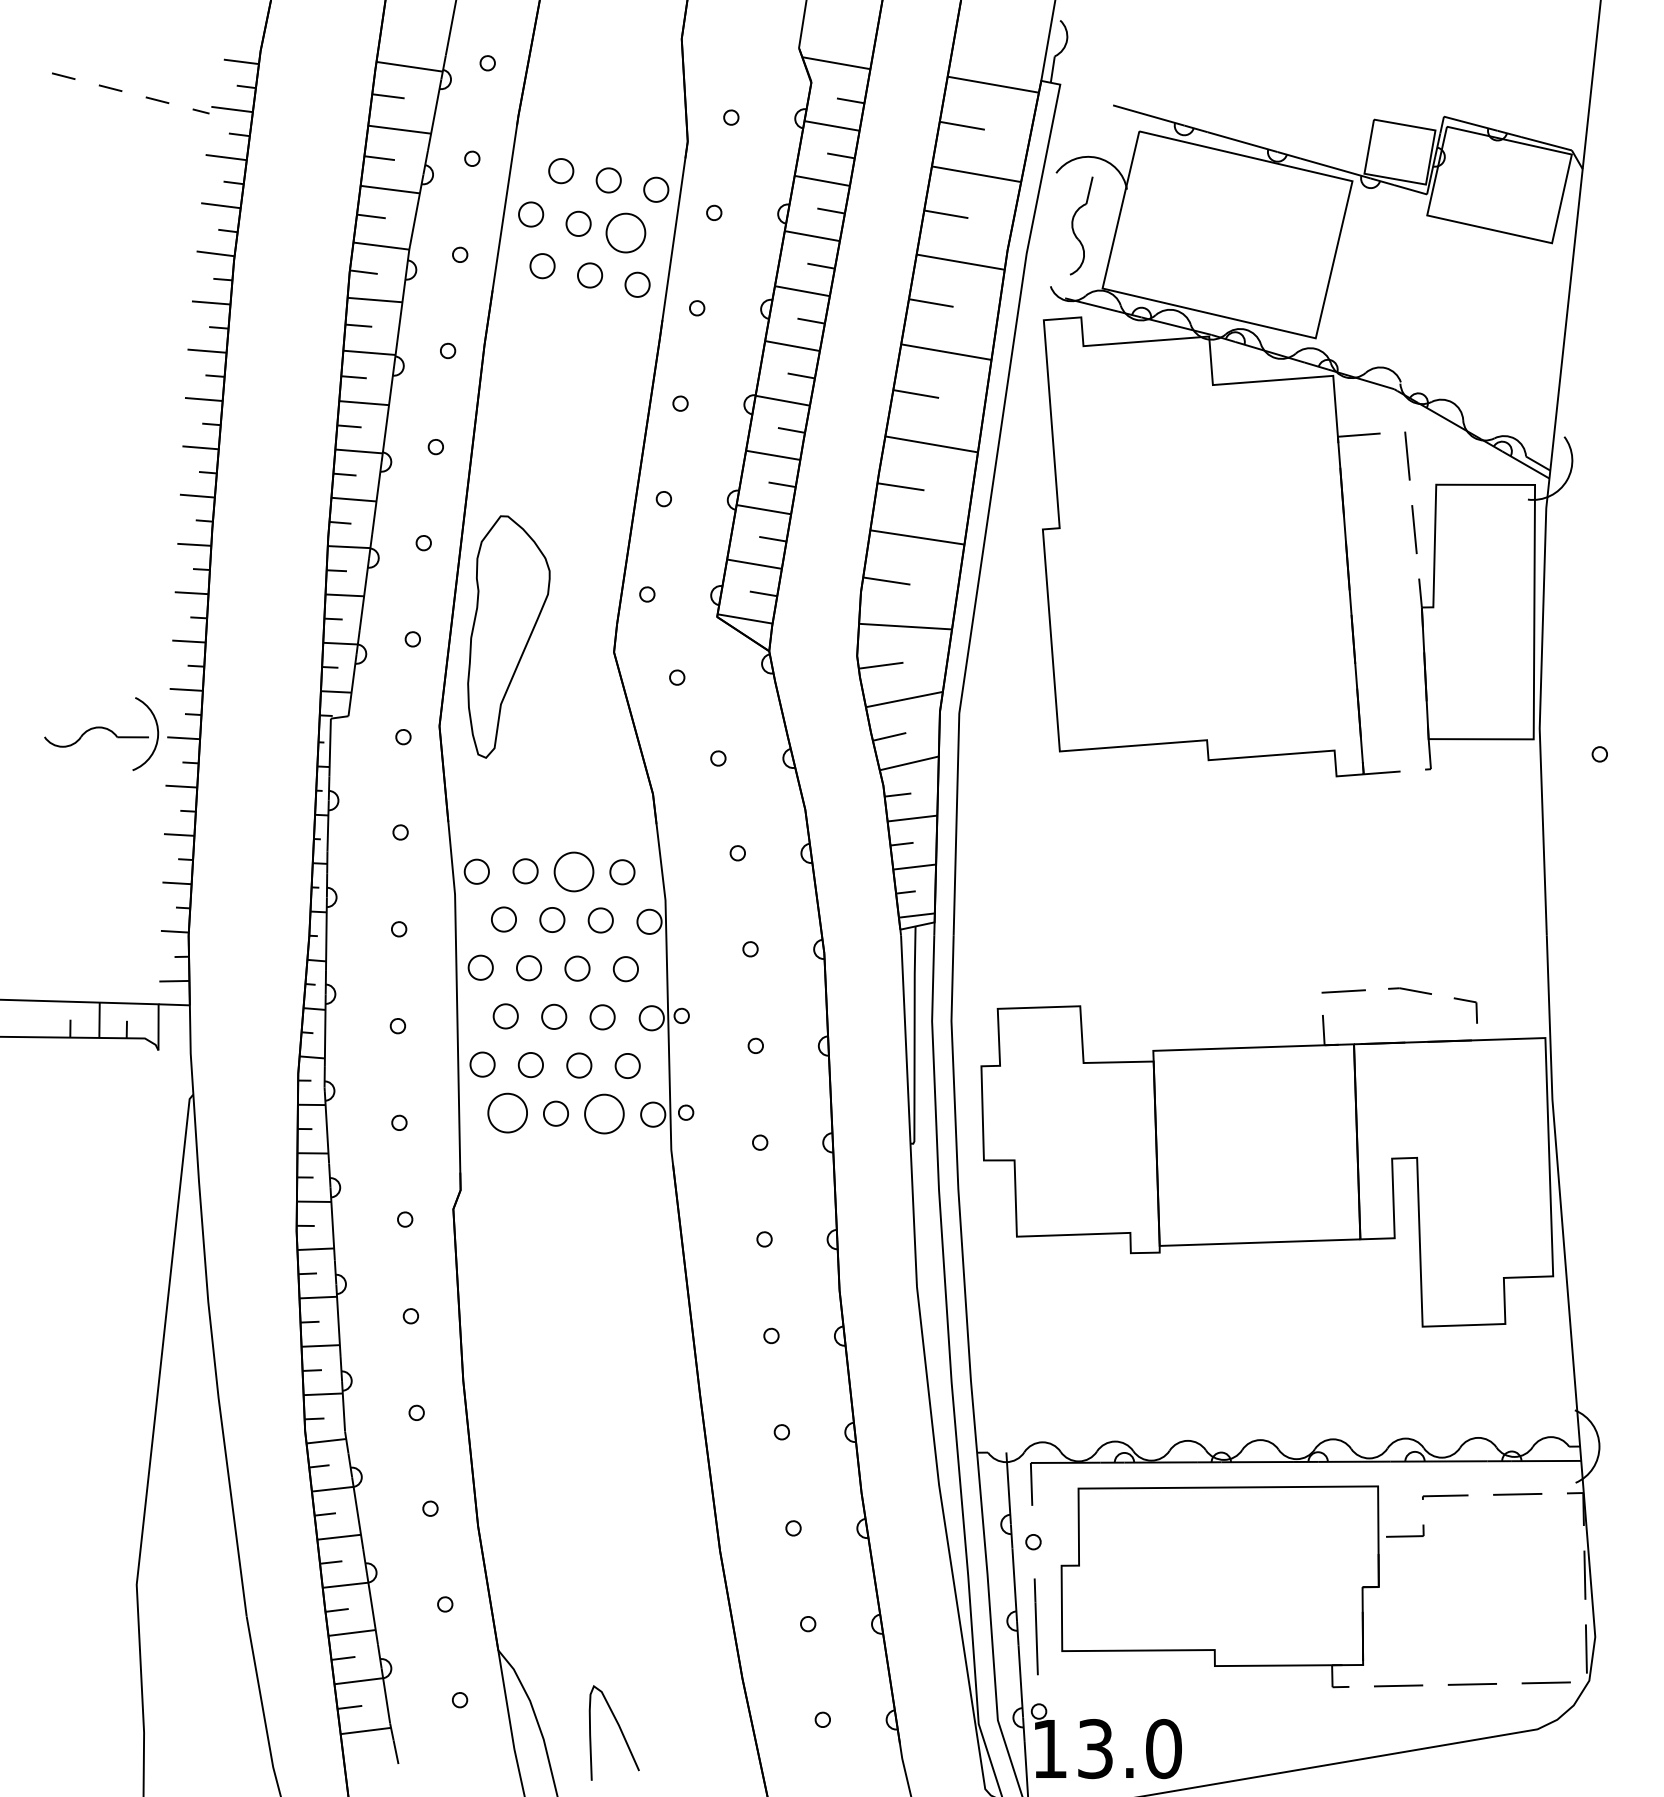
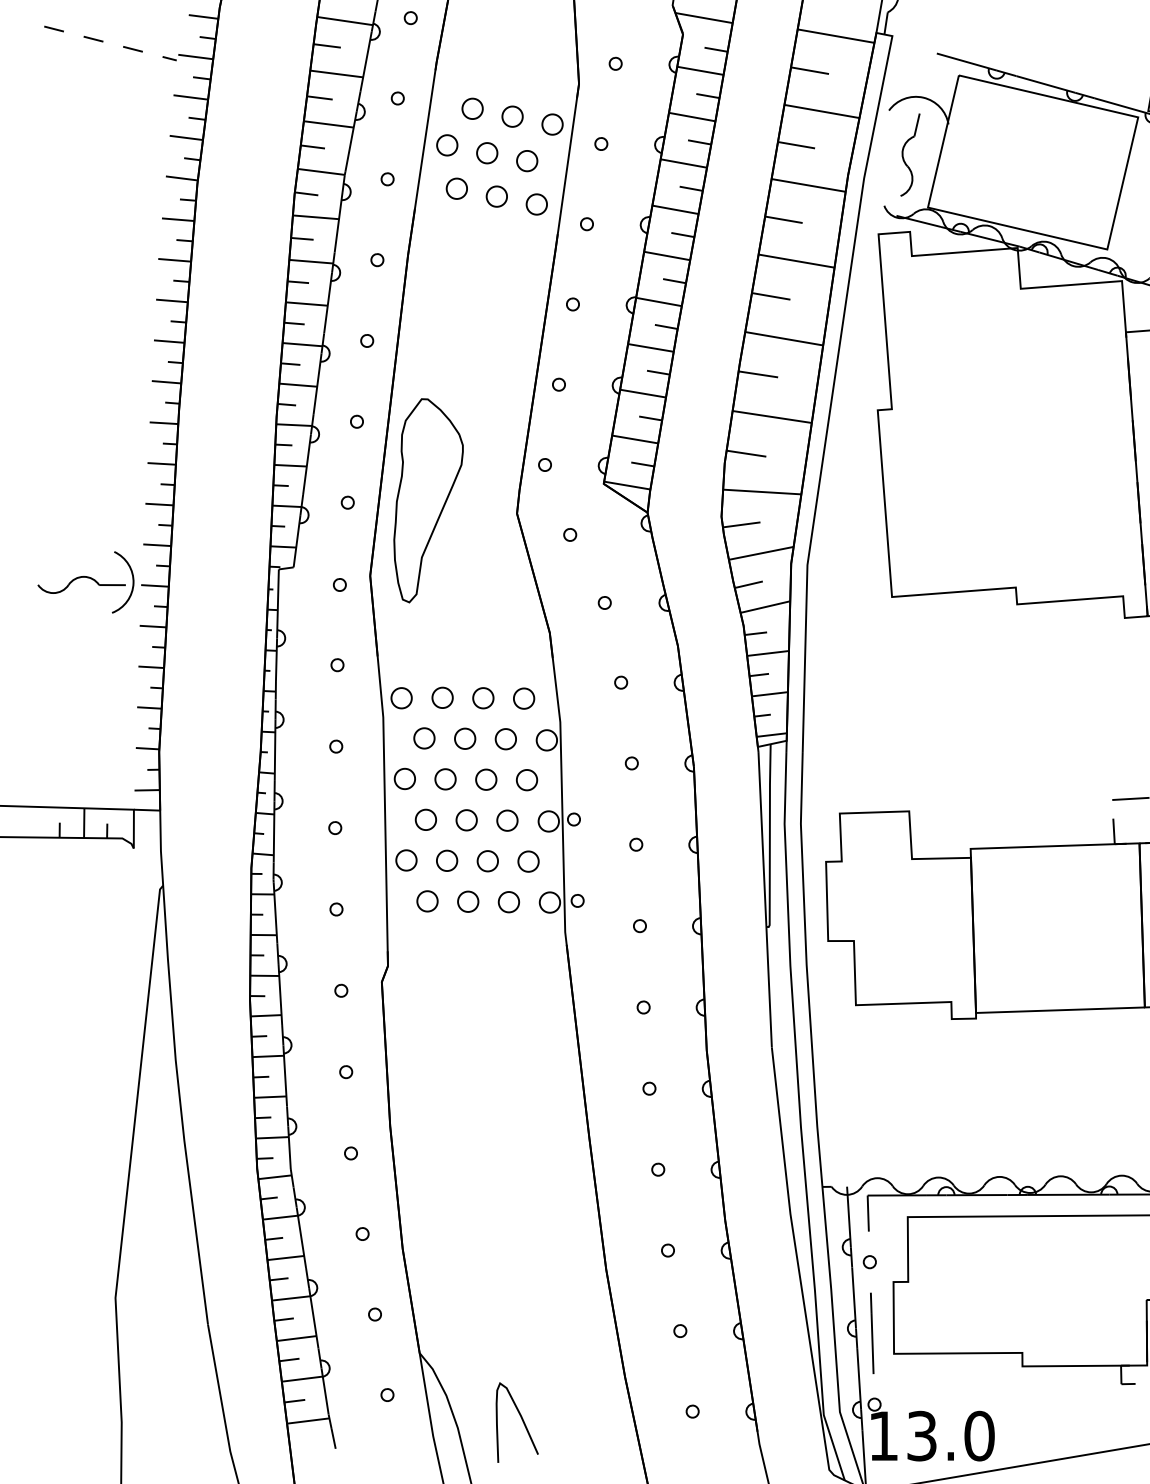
part: (626, 233) -> (527, 161), size x0.62
part: (573, 871) -> (482, 698), size x0.62
part: (507, 1113) -> (427, 901), size x0.62
part: (604, 1114) -> (509, 902), size x0.62

